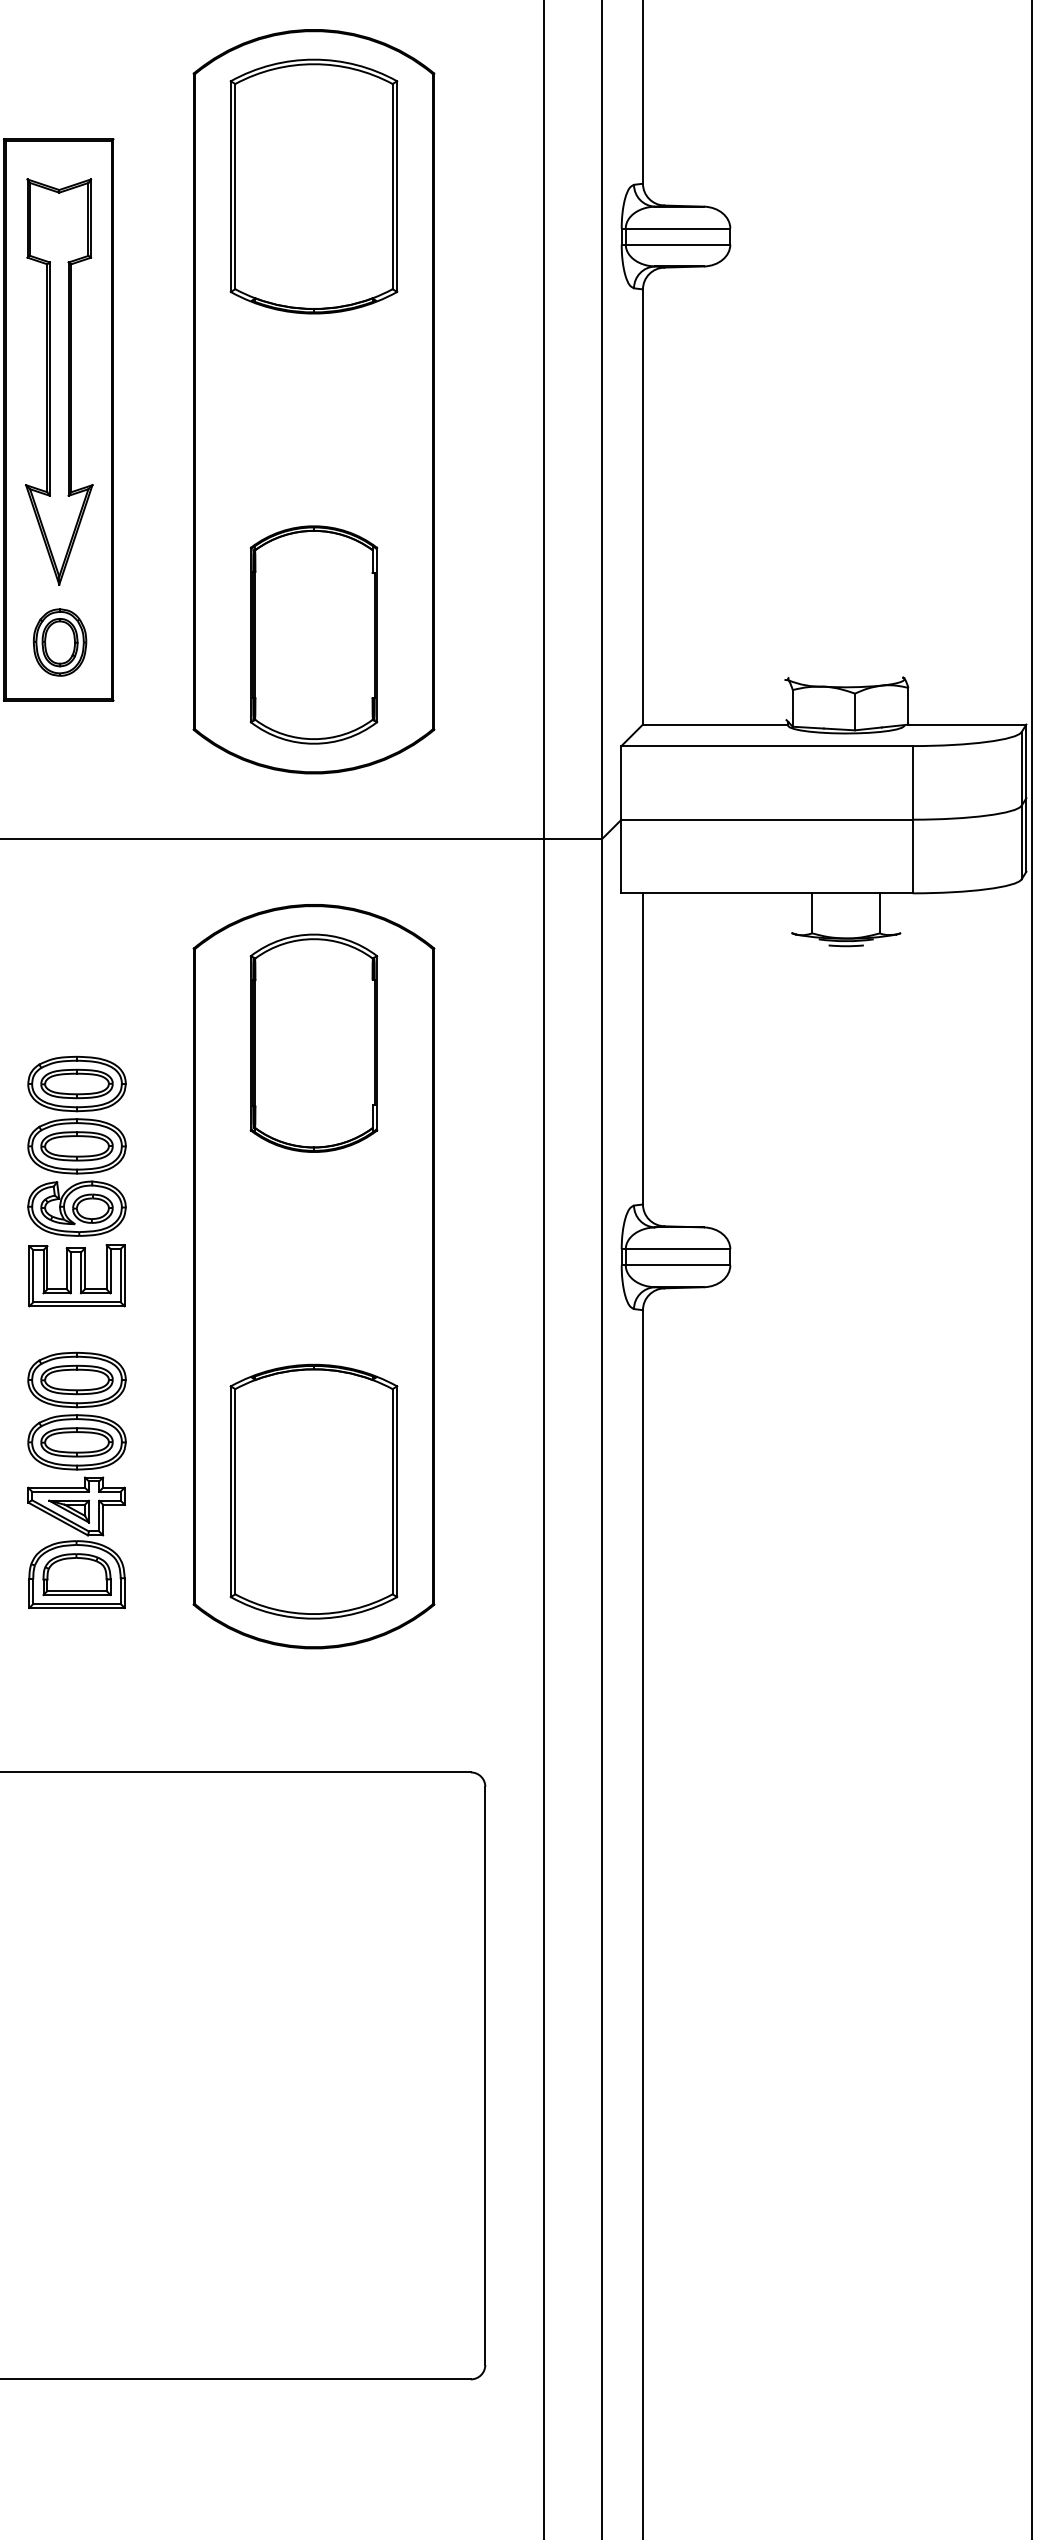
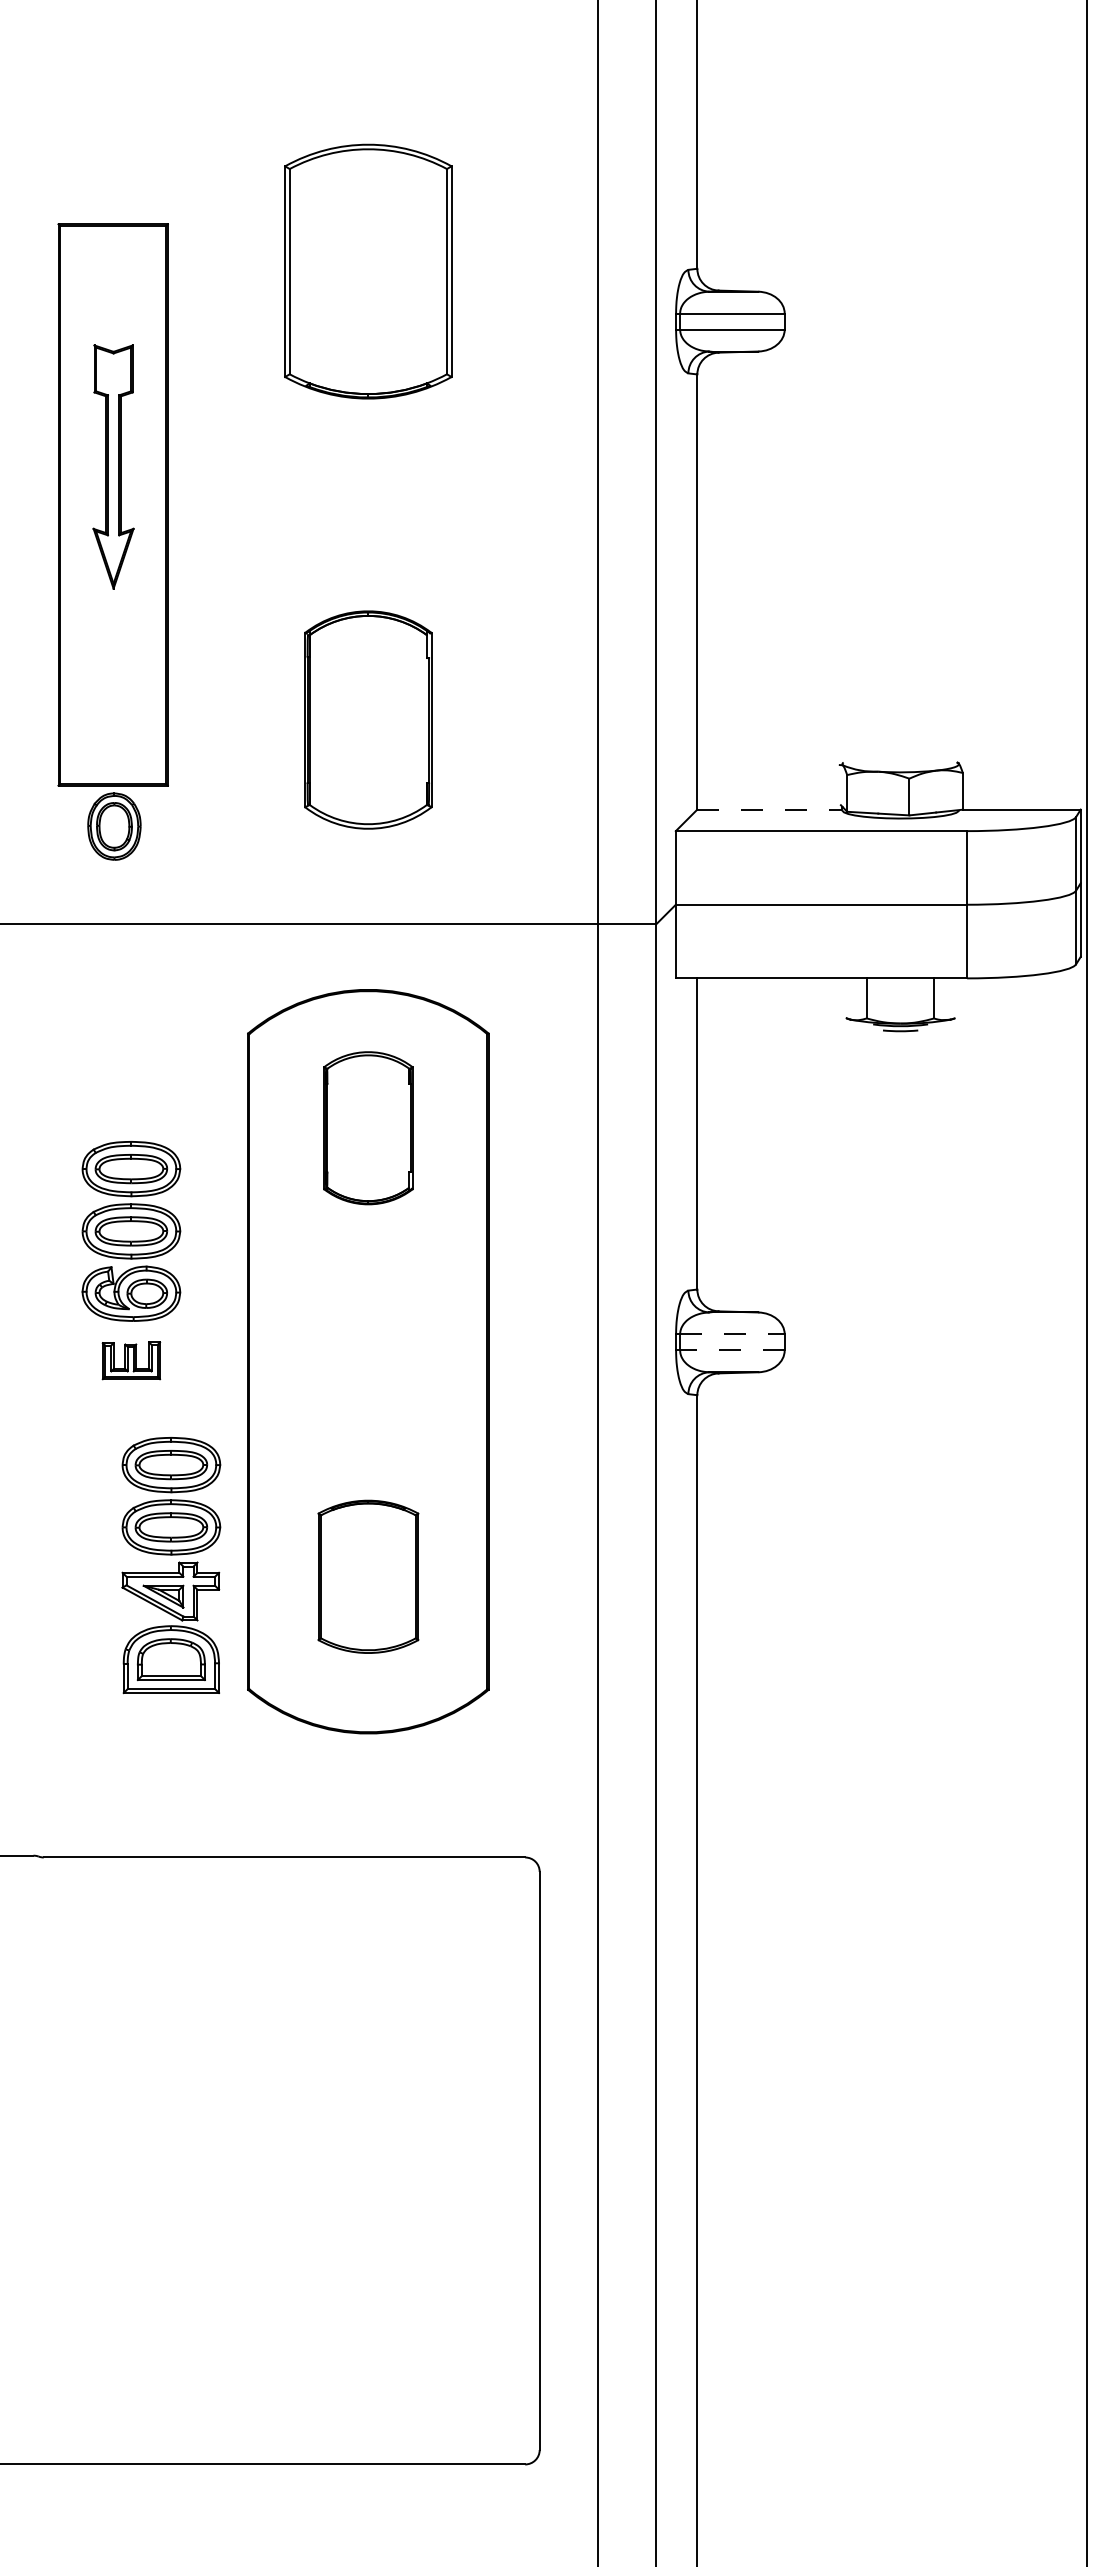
part: (59, 381) -> (113, 466), size x0.6
part: (314, 401) -> (368, 486), removed
part: (60, 642) -> (114, 826), moved
line: (716, 724) -> (770, 809), solid -> dashed
part: (314, 1042) -> (368, 1127), size x0.7
line: (678, 1249) -> (732, 1334), solid -> dashed
line: (677, 1265) -> (731, 1350), solid -> dashed
part: (77, 1275) -> (131, 1360), size x0.6
part: (84, 1480) -> (178, 1565), moved
part: (314, 1491) -> (368, 1576), size x0.6

